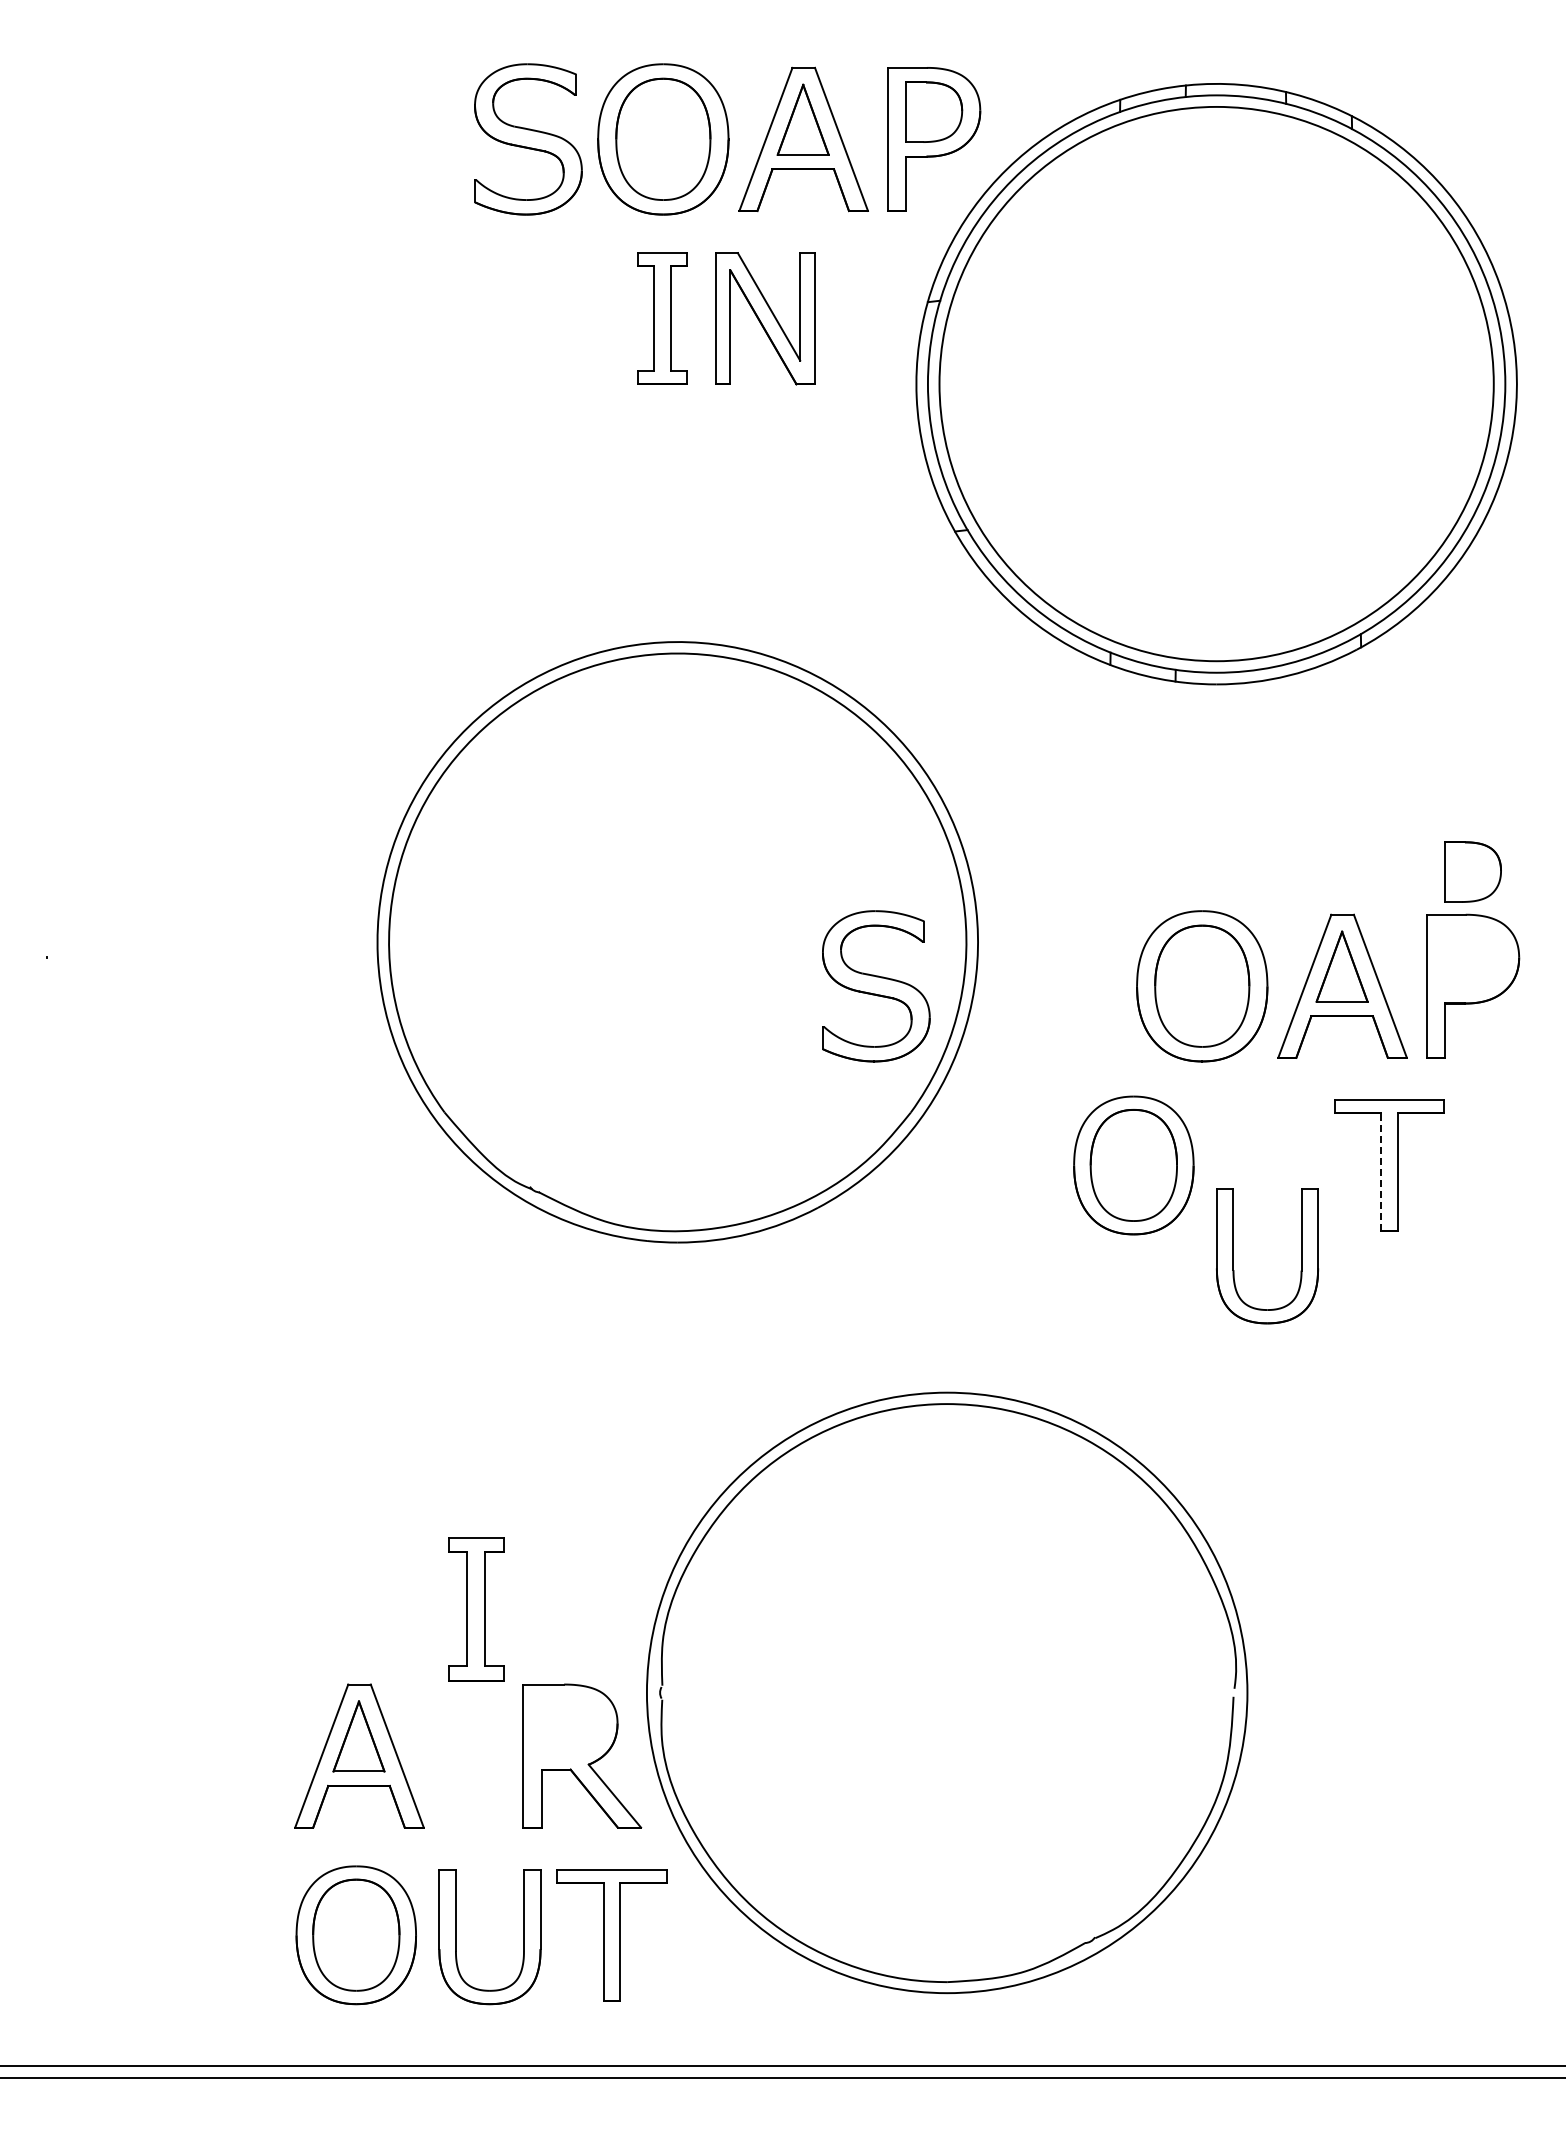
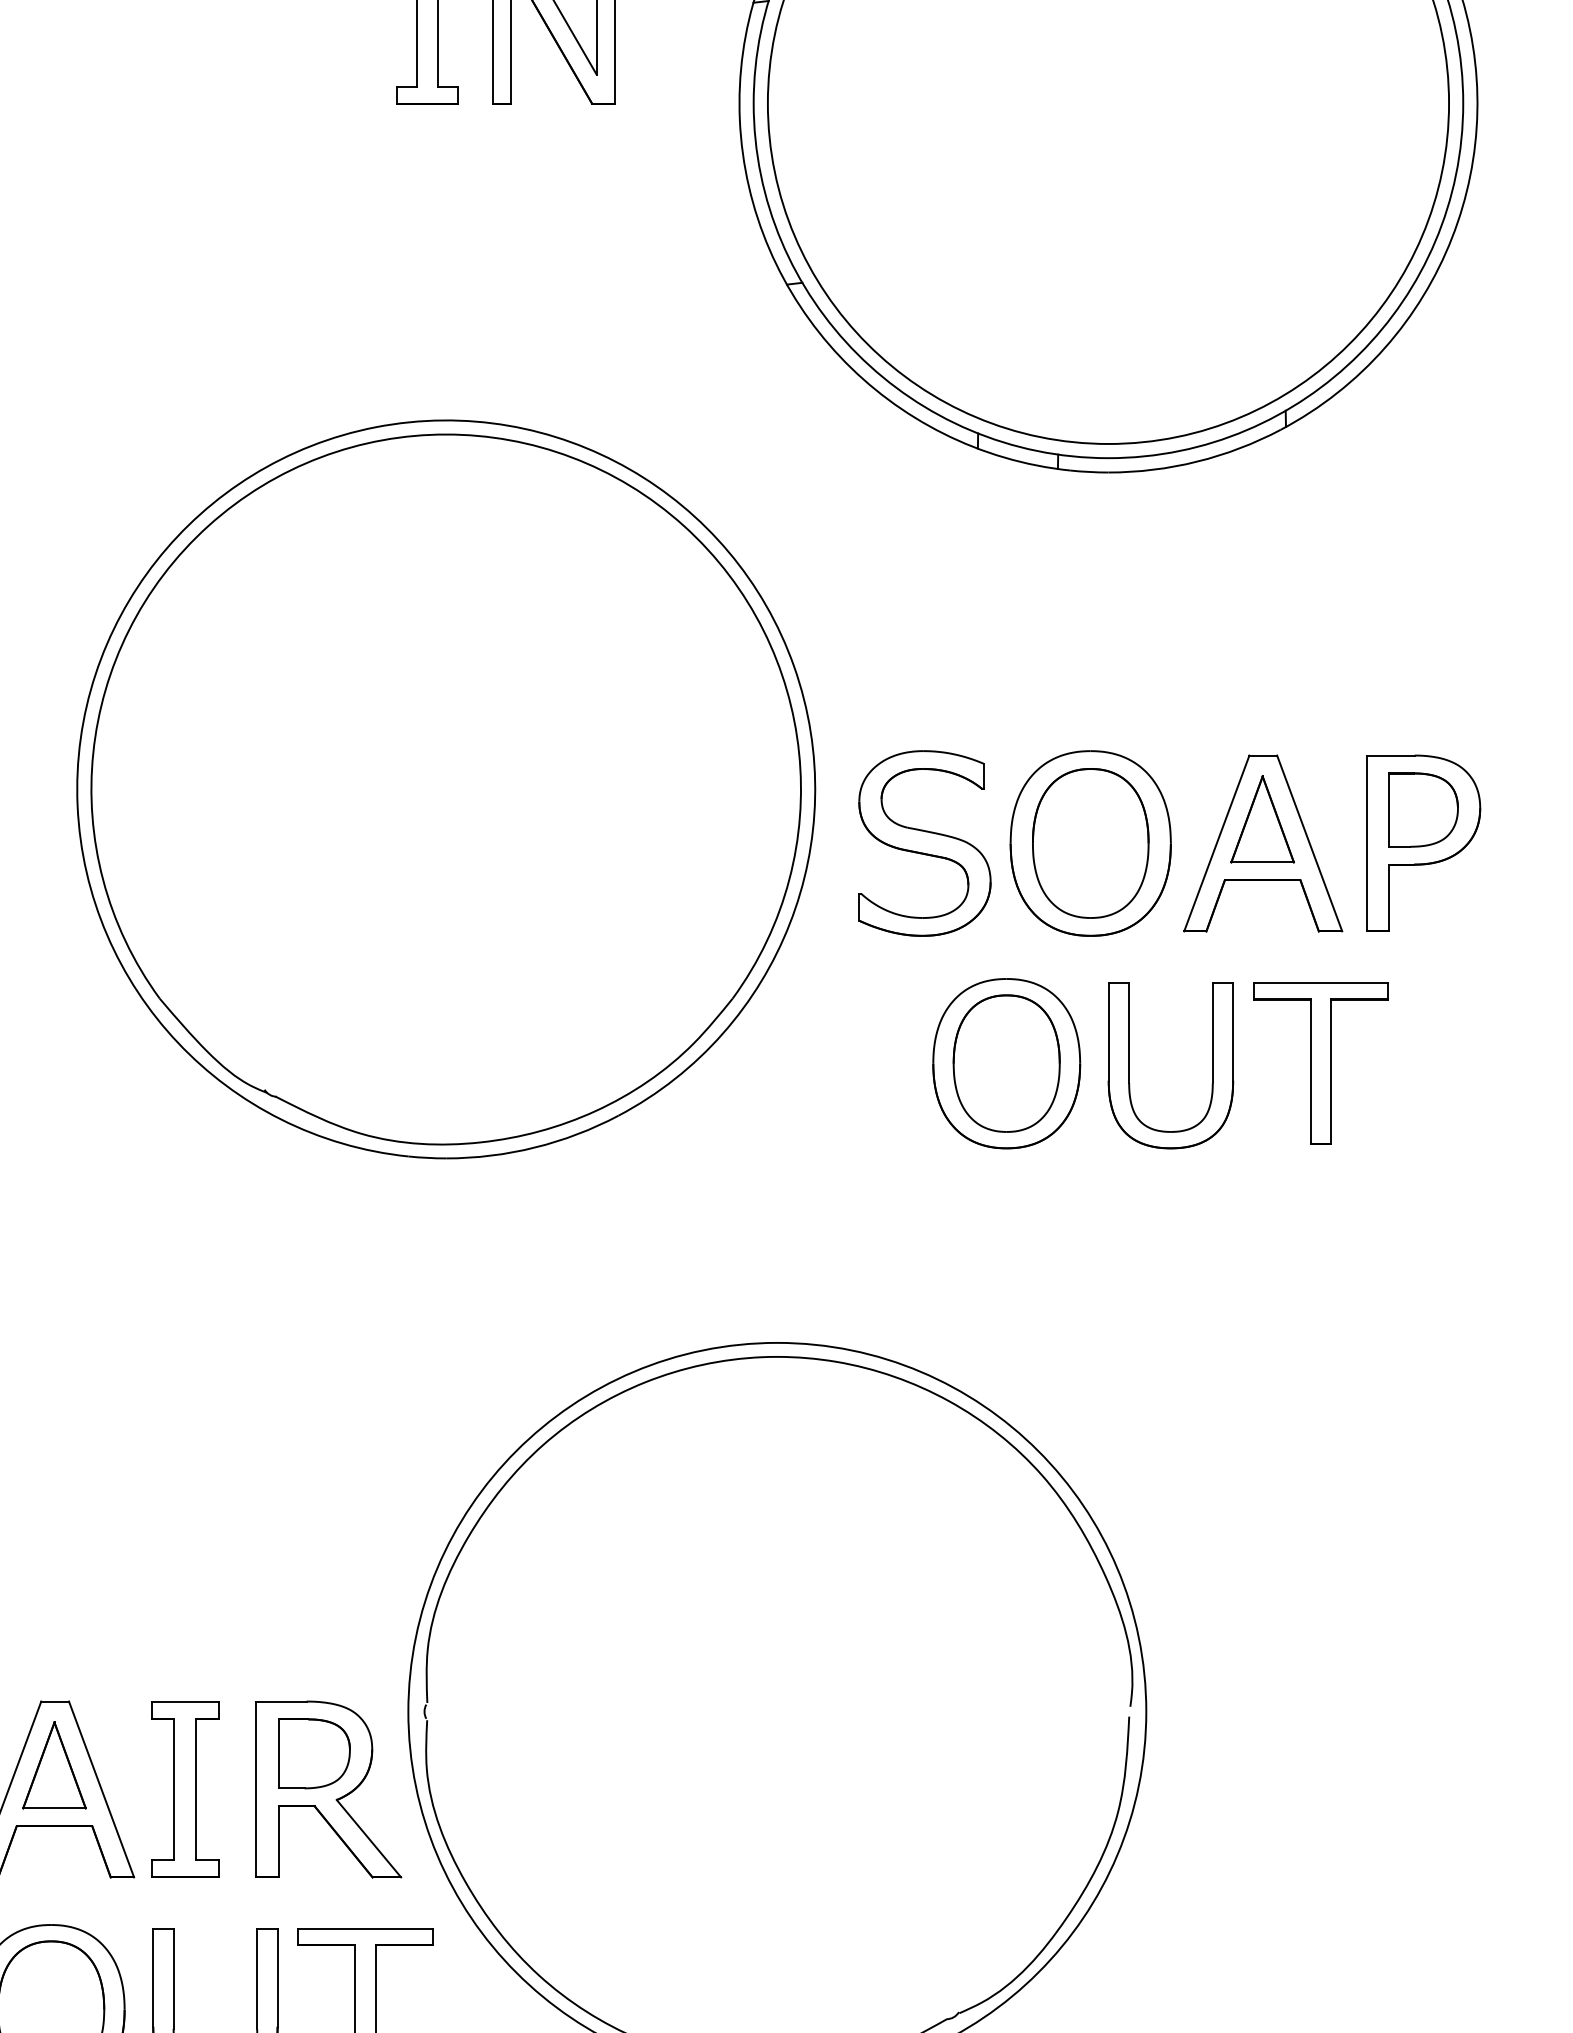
part: (1472, 871) -> (1422, 809), moved
part: (876, 986) -> (925, 843), moved
line: (1381, 1172) -> (1311, 1072), dashed -> solid
part: (1233, 1256) -> (1129, 1066), moved
part: (476, 1609) -> (185, 1789), moved
part: (570, 1727) -> (314, 1754), added

